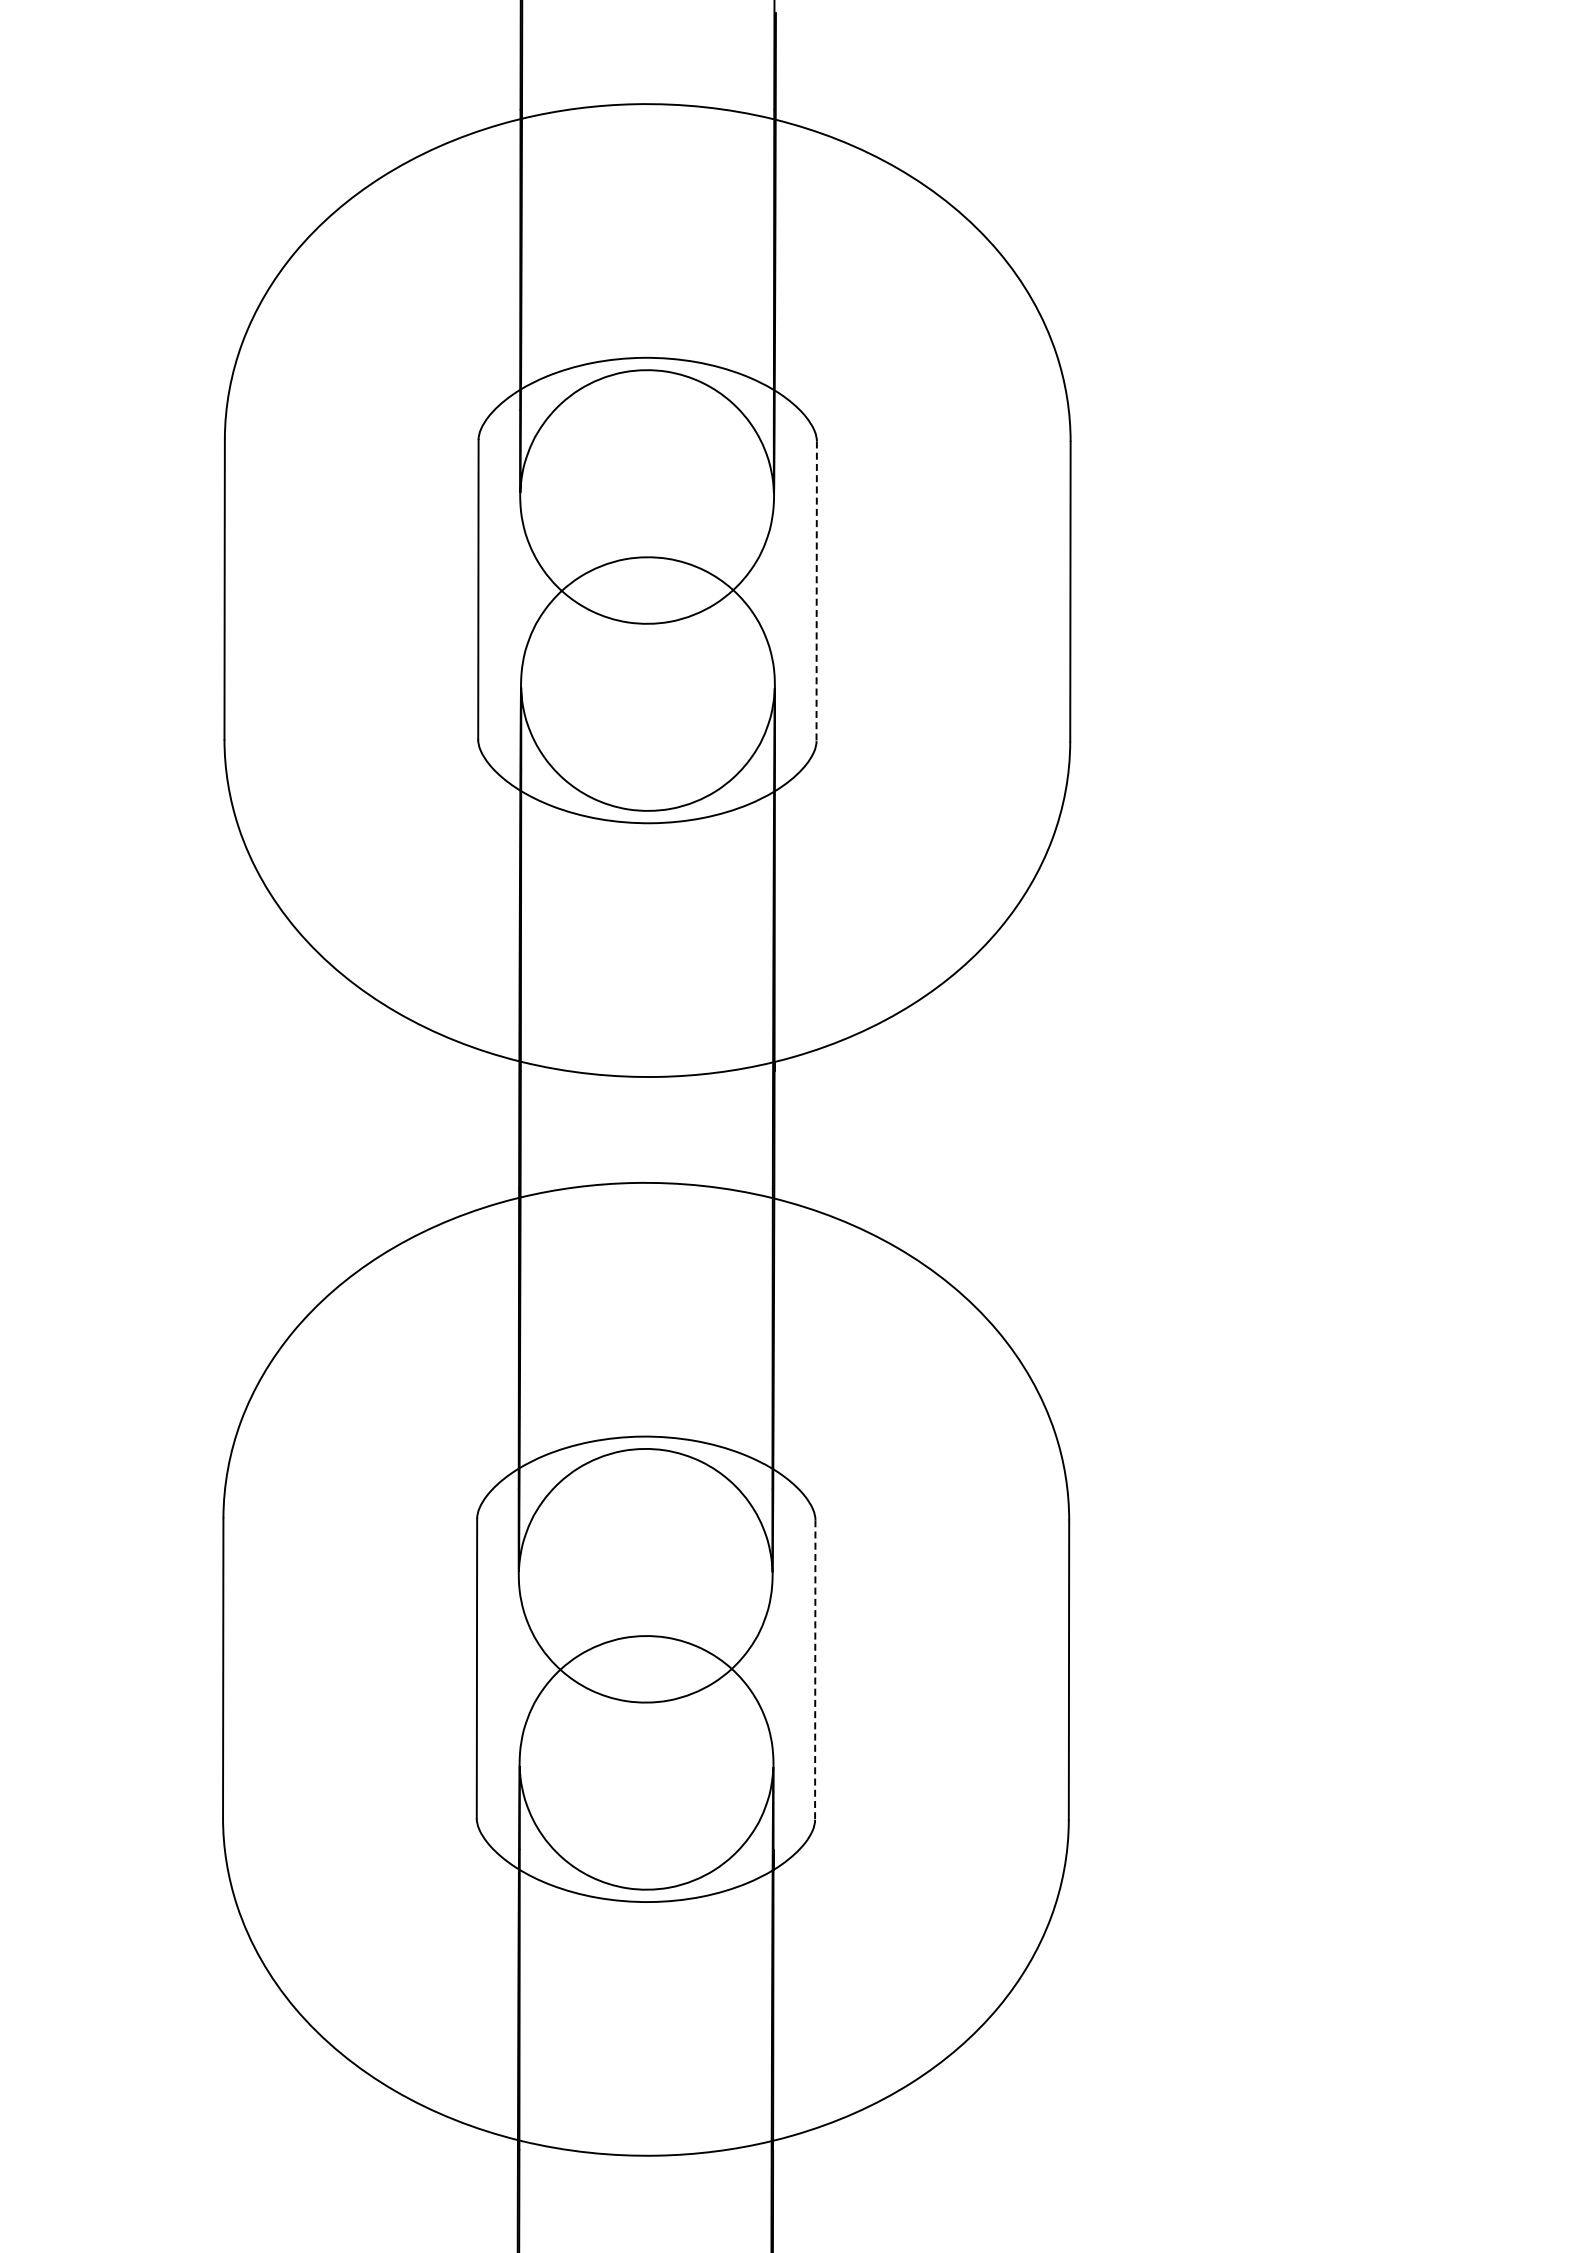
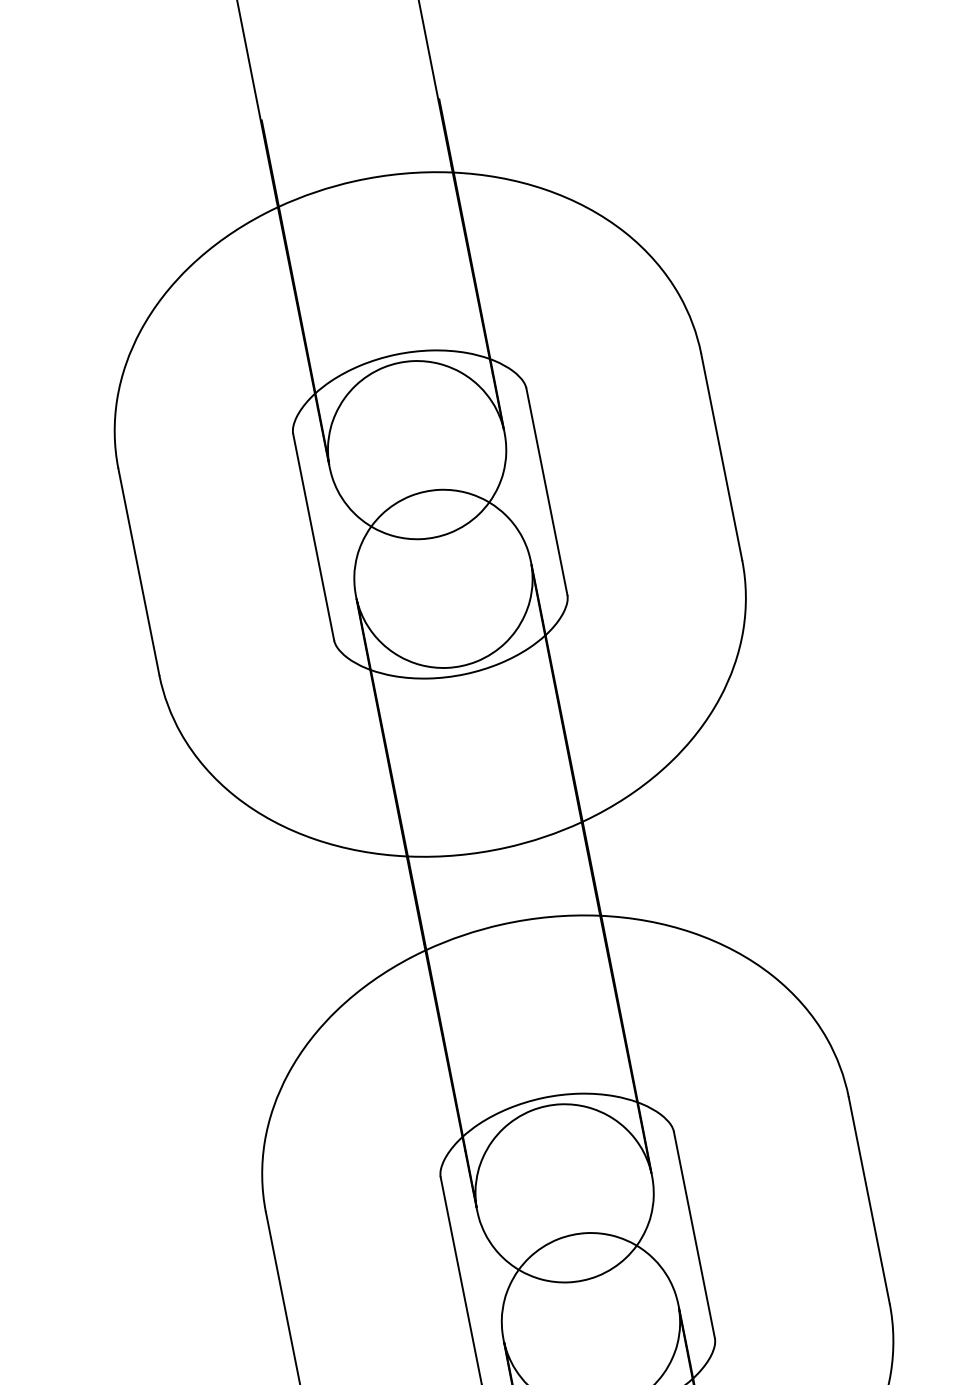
line: (816, 591) -> (546, 491), dashed -> solid
line: (815, 1670) -> (694, 1235), dashed -> solid

